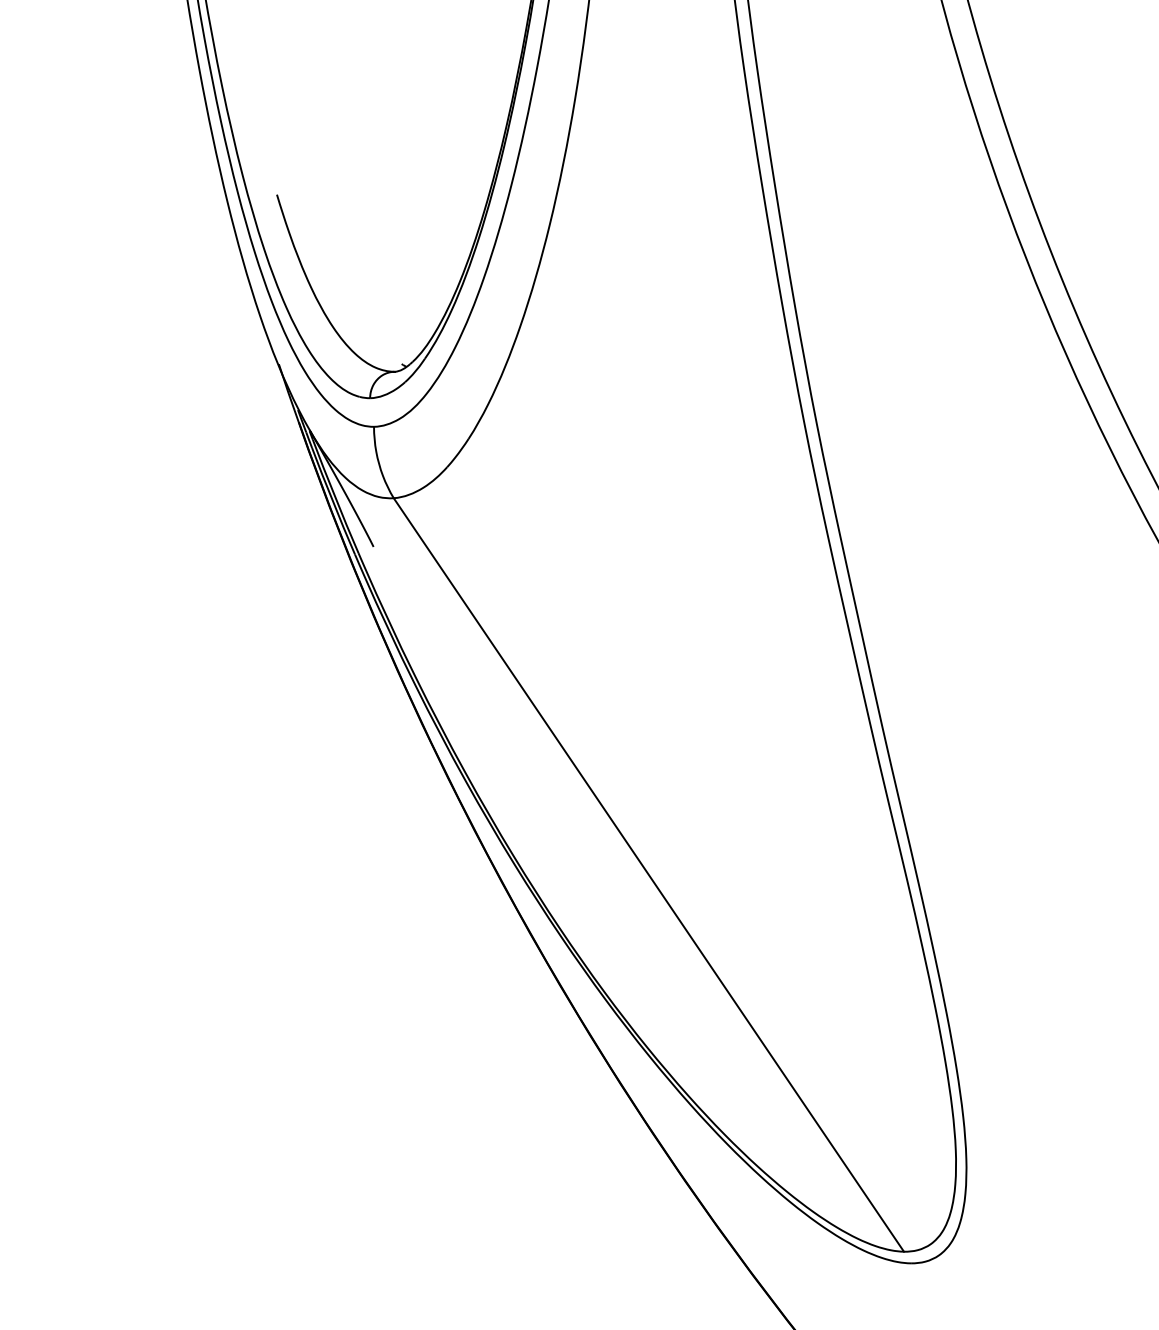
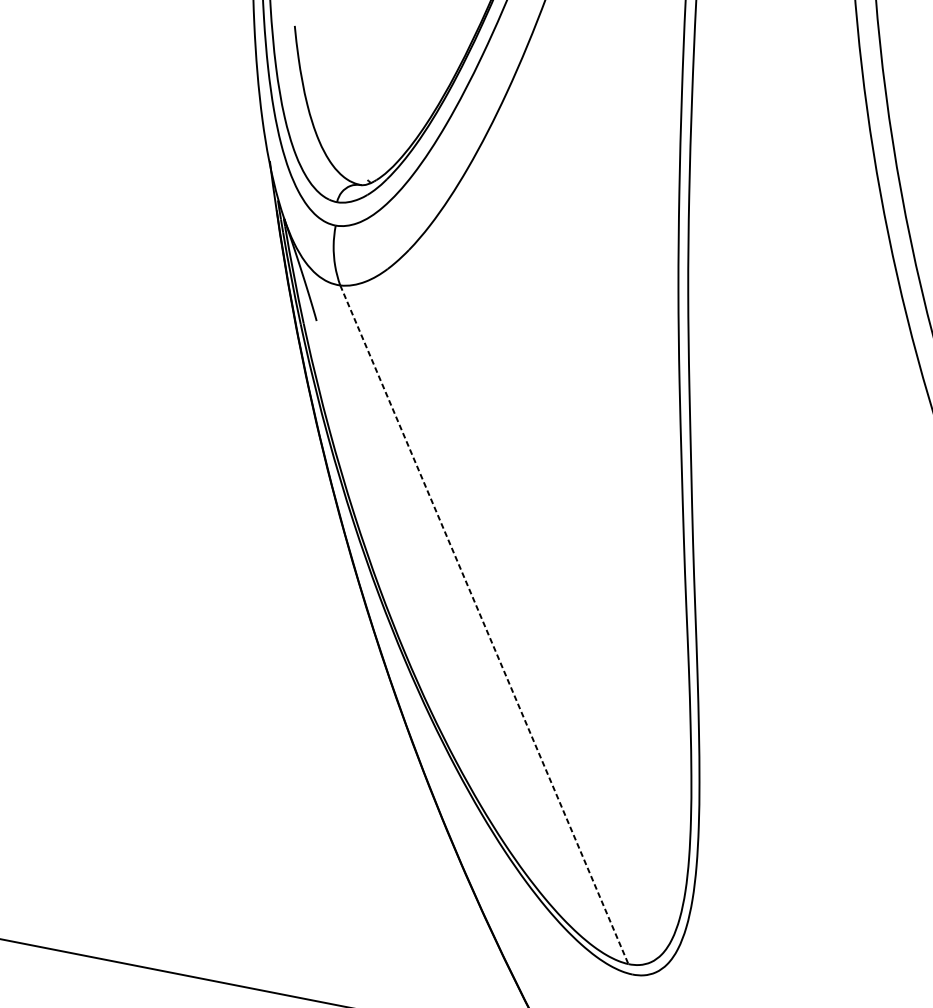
line: (649, 875) -> (484, 625), solid -> dashed

